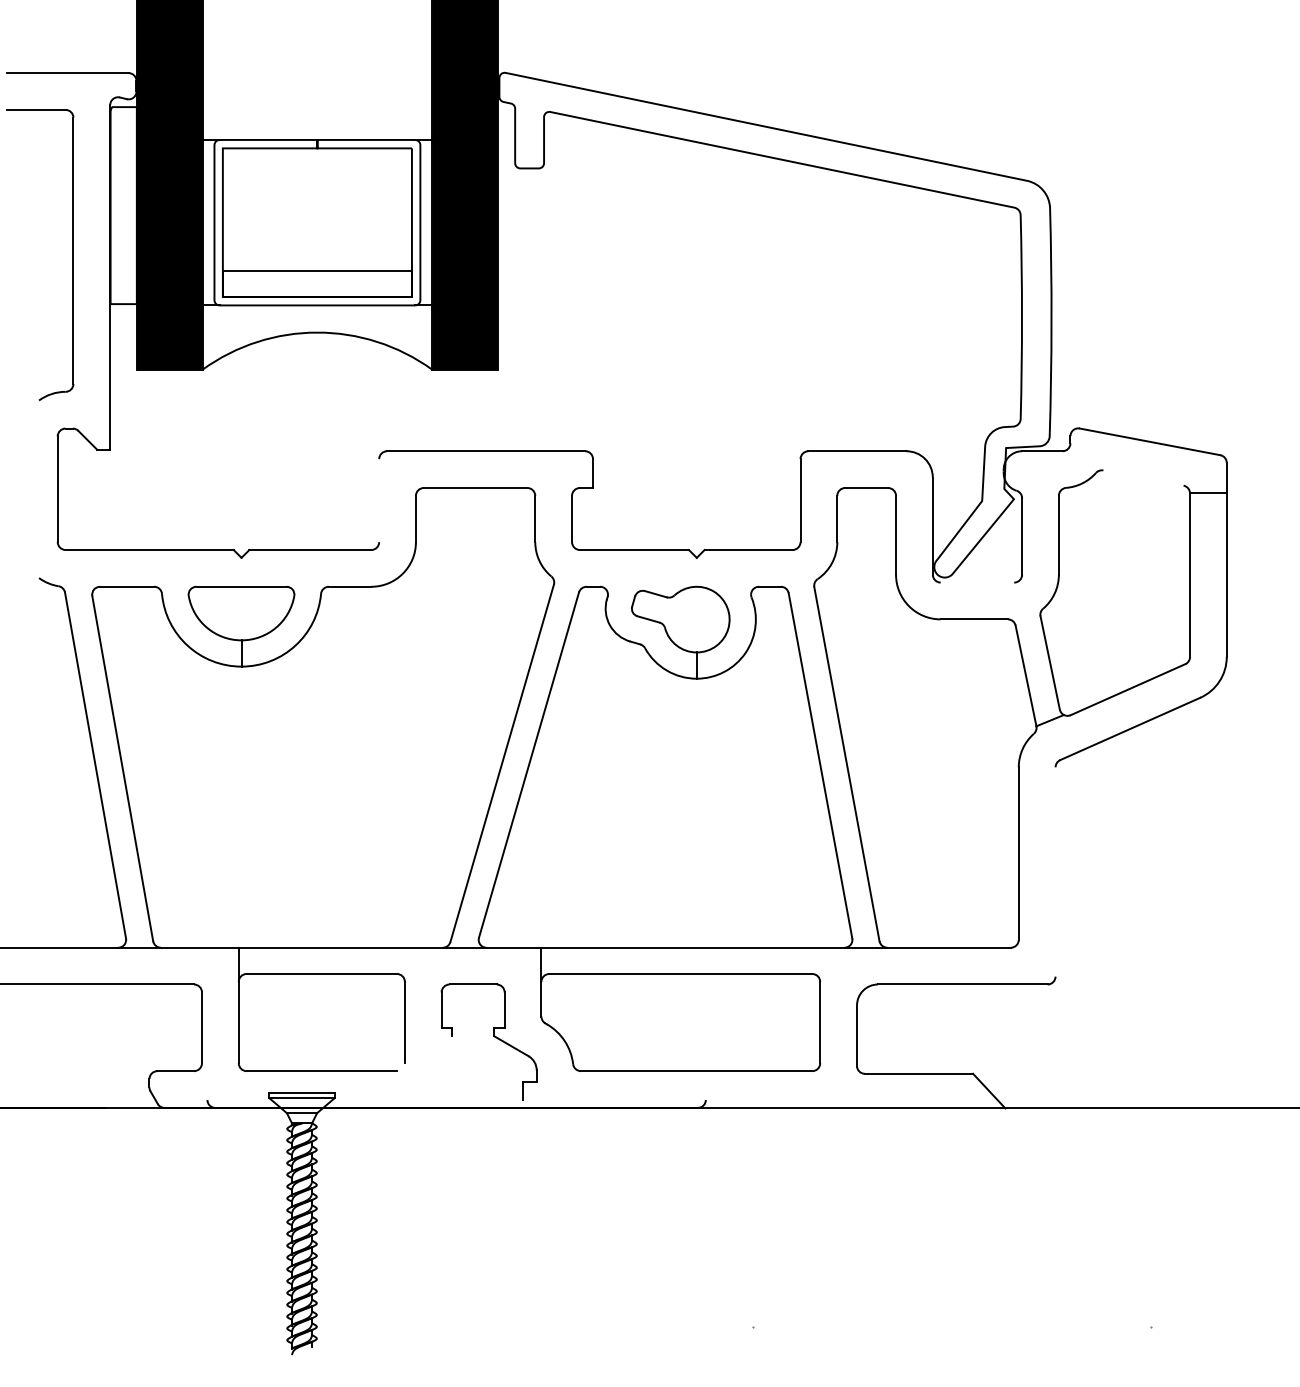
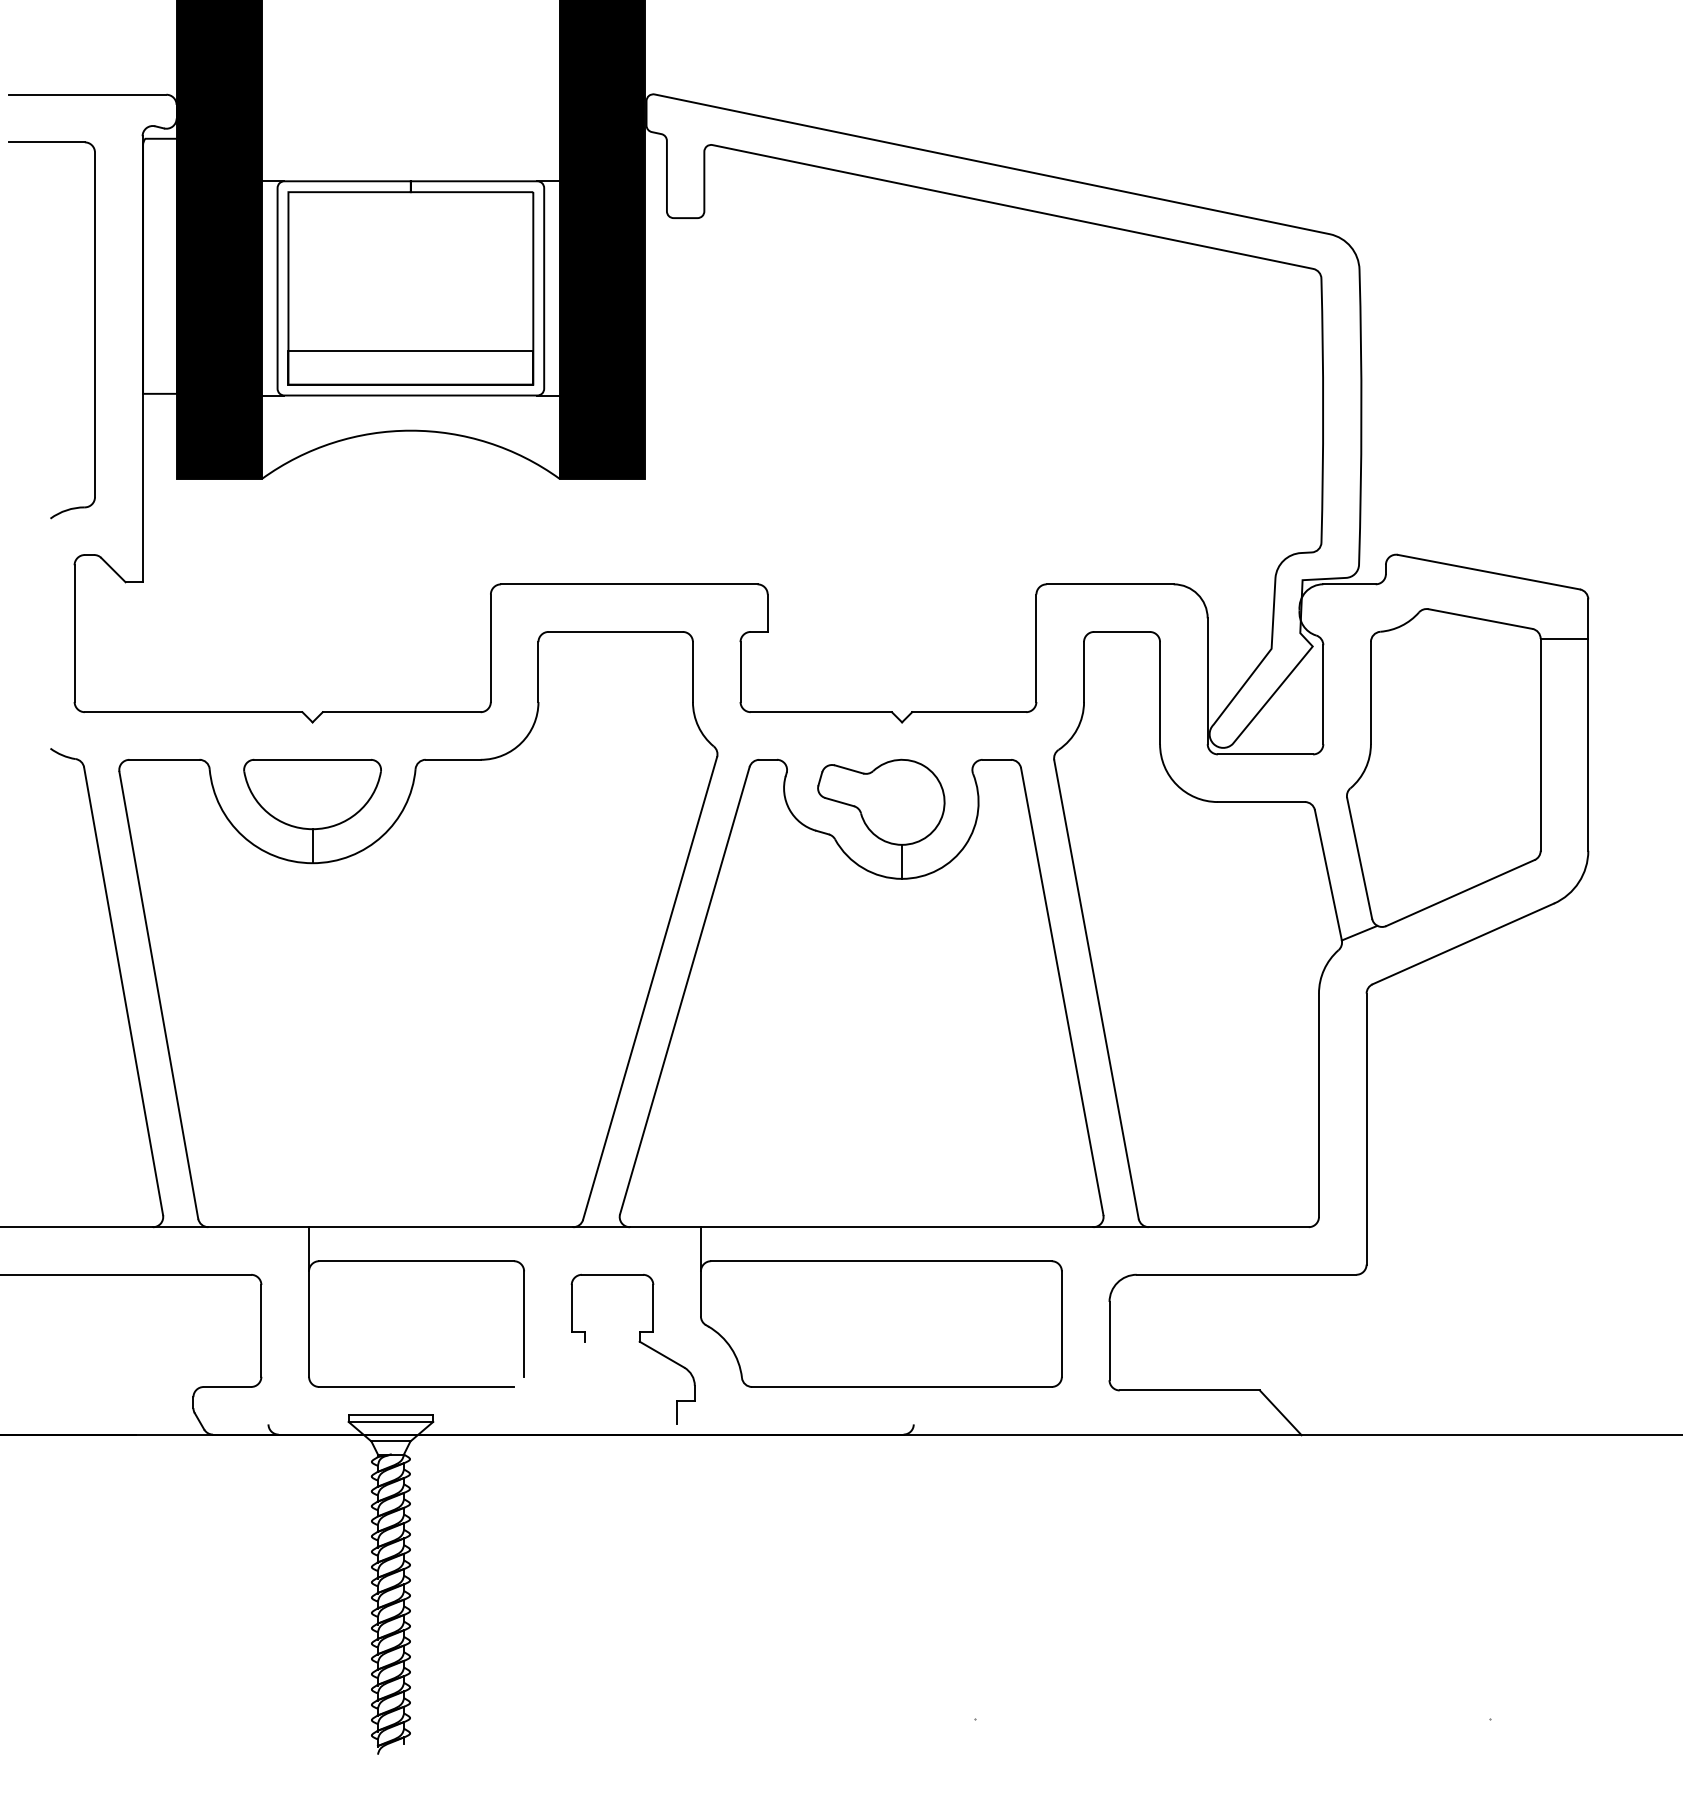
line: (1143, 477) -> (1480, 618), added
line: (379, 500) -> (491, 648), added
line: (977, 582) -> (1265, 754), added
line: (1055, 871) -> (1366, 1128), added

